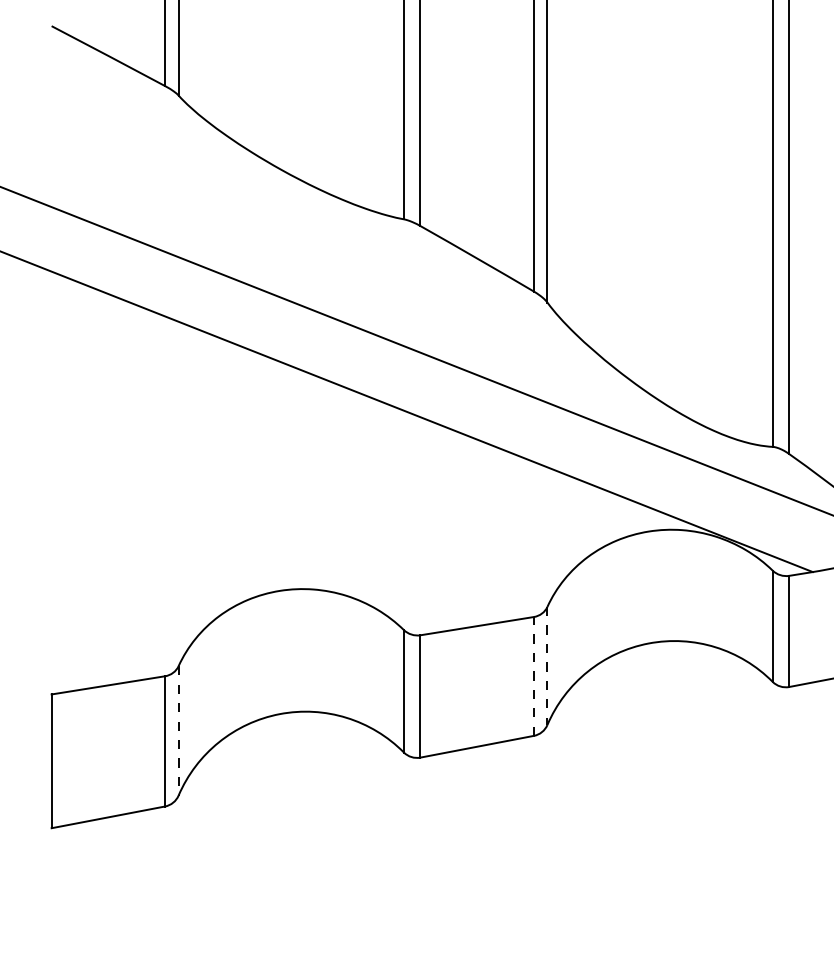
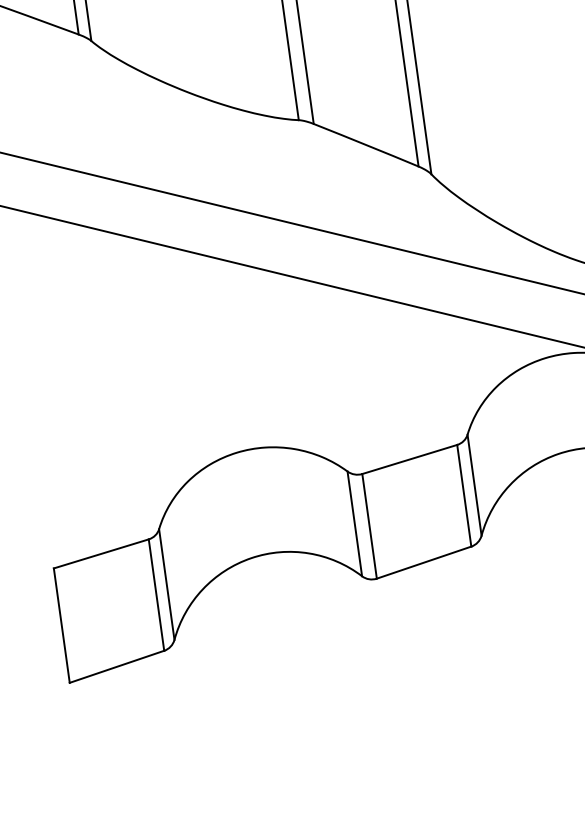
line: (547, 666) -> (474, 485), dashed -> solid
line: (533, 675) -> (463, 495), dashed -> solid
line: (178, 730) -> (166, 584), dashed -> solid

